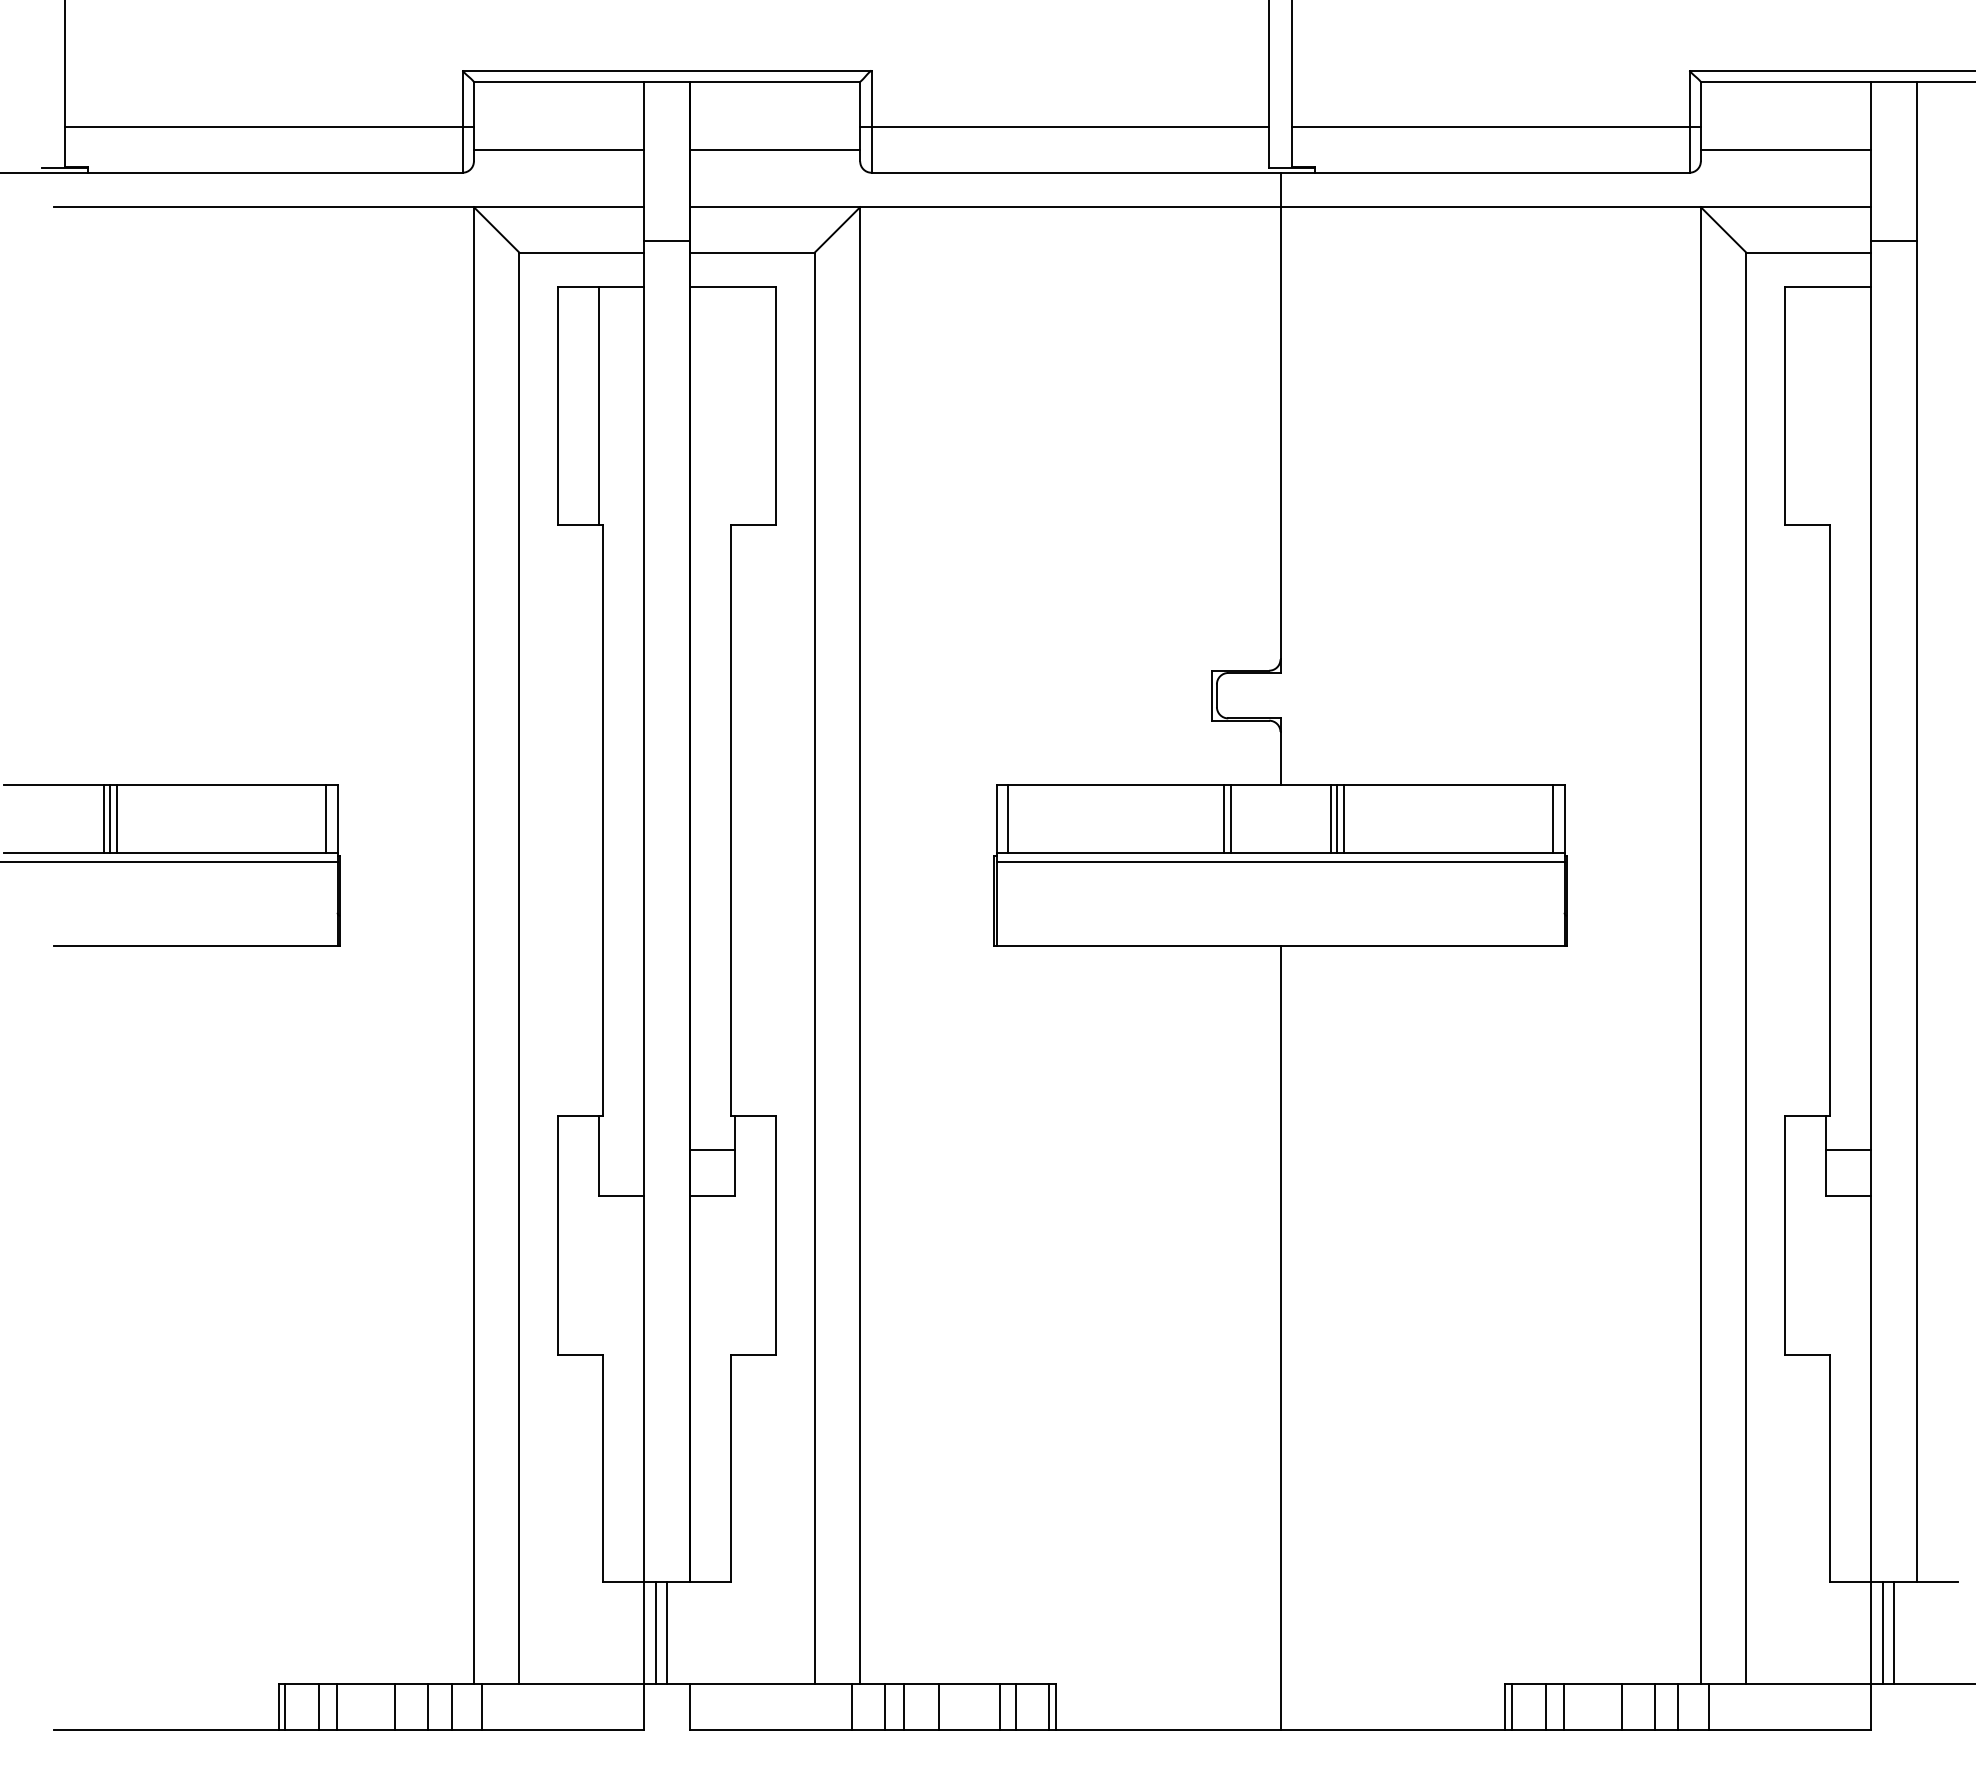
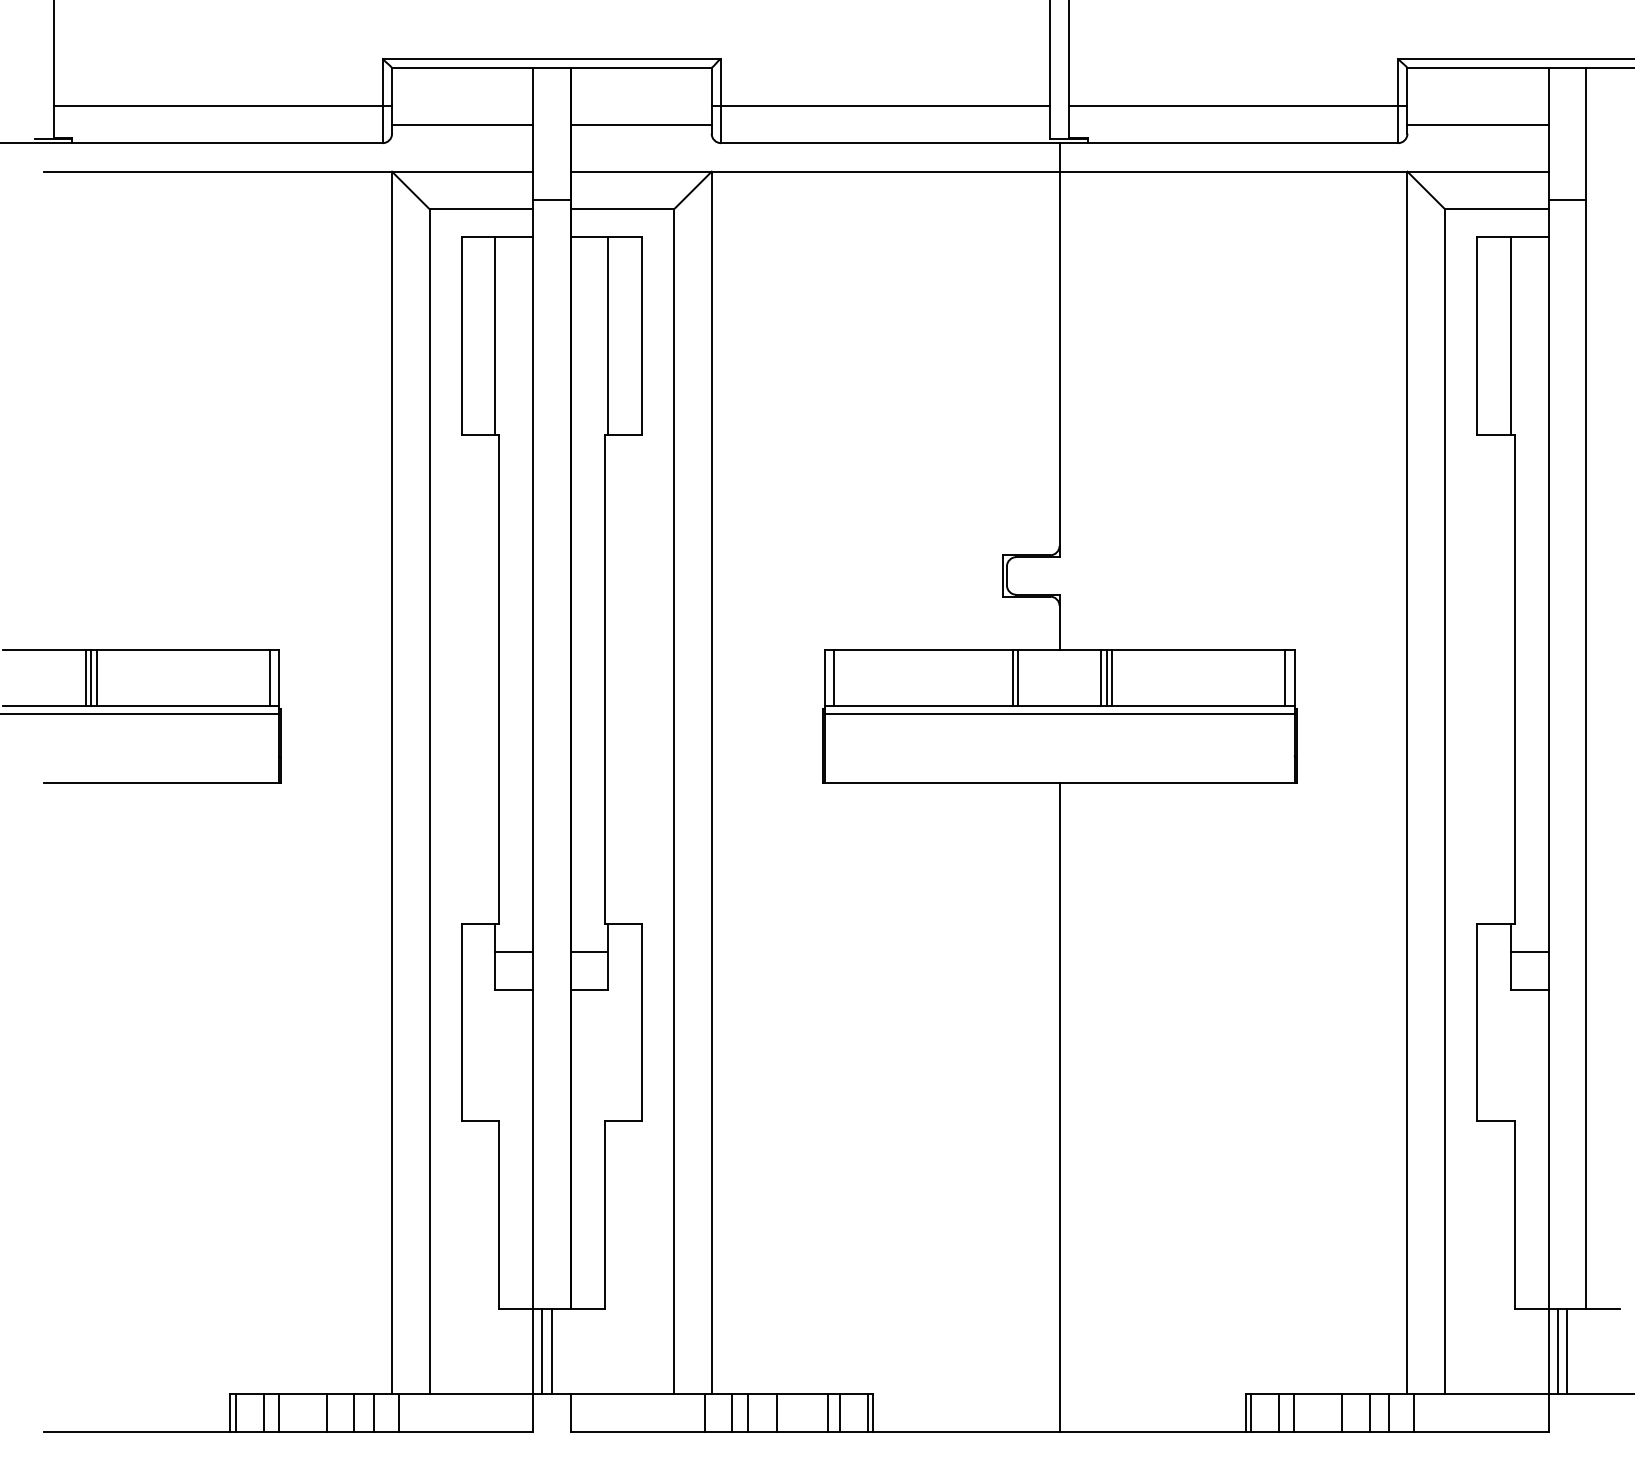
line: (735, 405) -> (608, 335), added
line: (1825, 405) -> (1510, 335), added
line: (621, 1150) -> (514, 952), added

